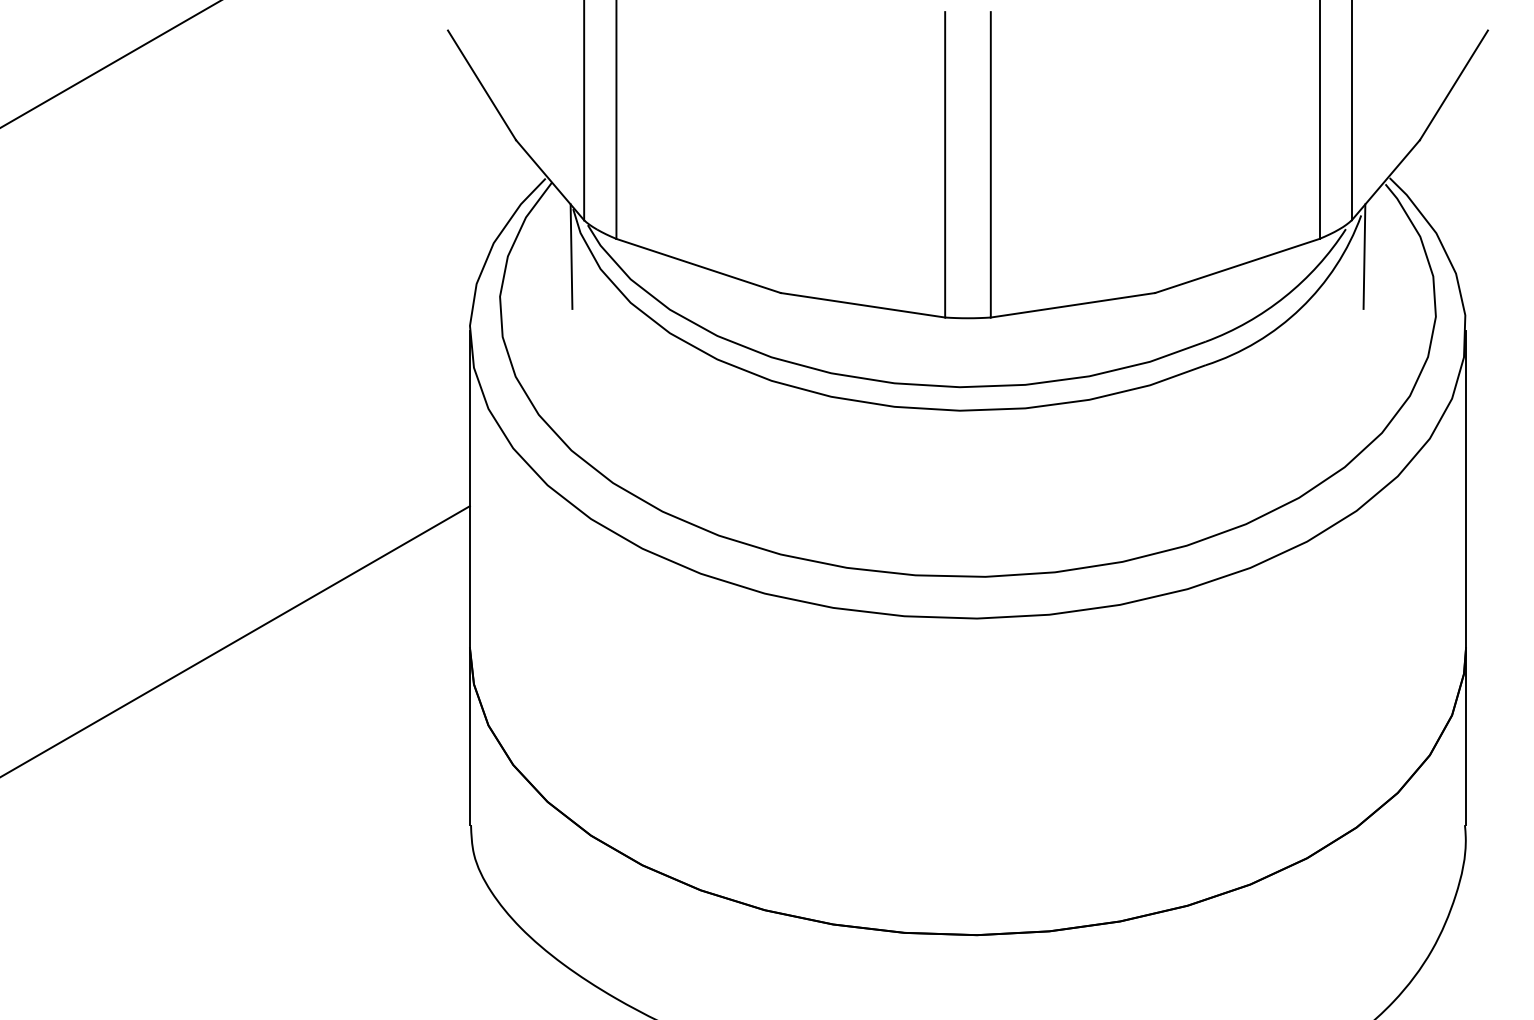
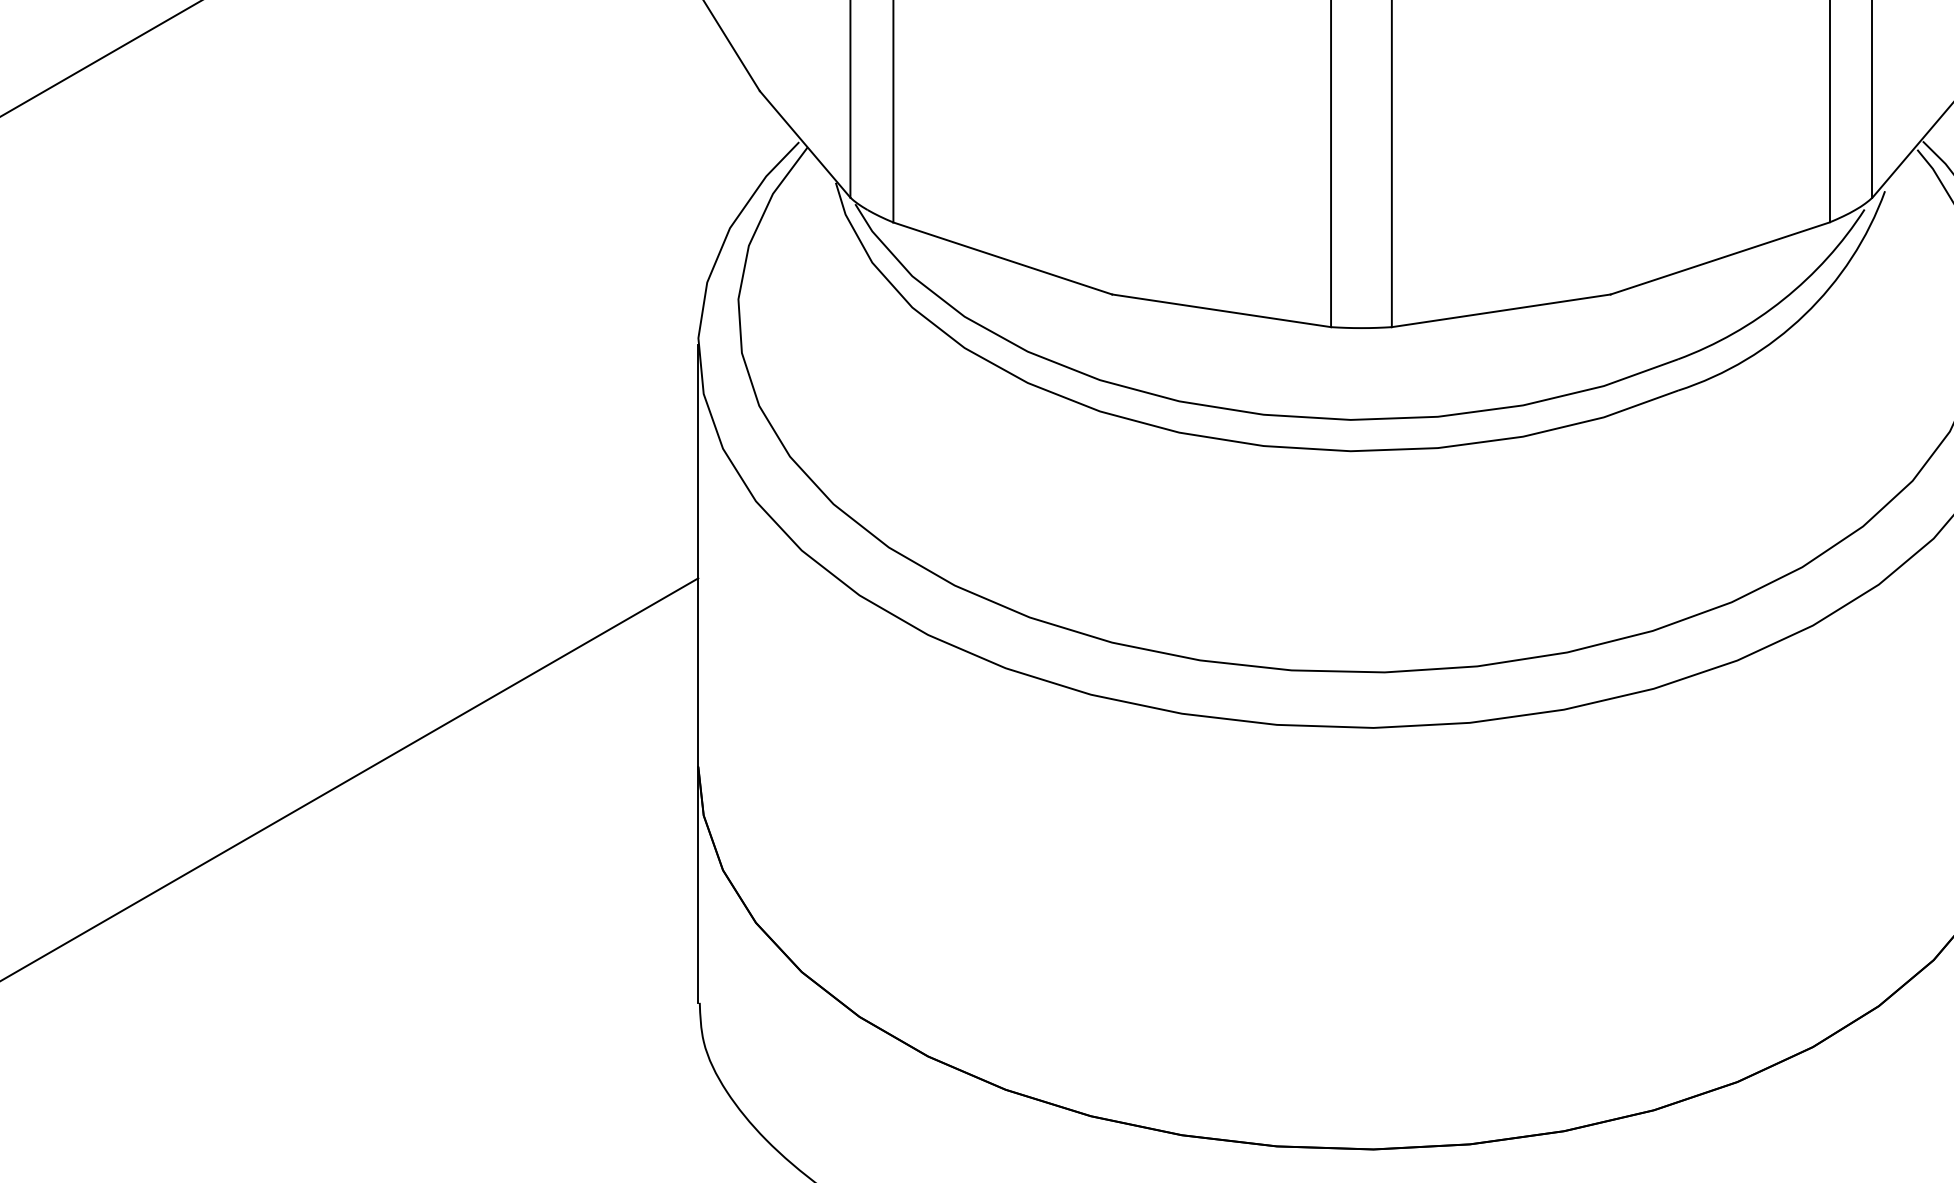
line: (571, 256) -> (833, 245), removed
line: (1364, 256) -> (1889, 245), removed

